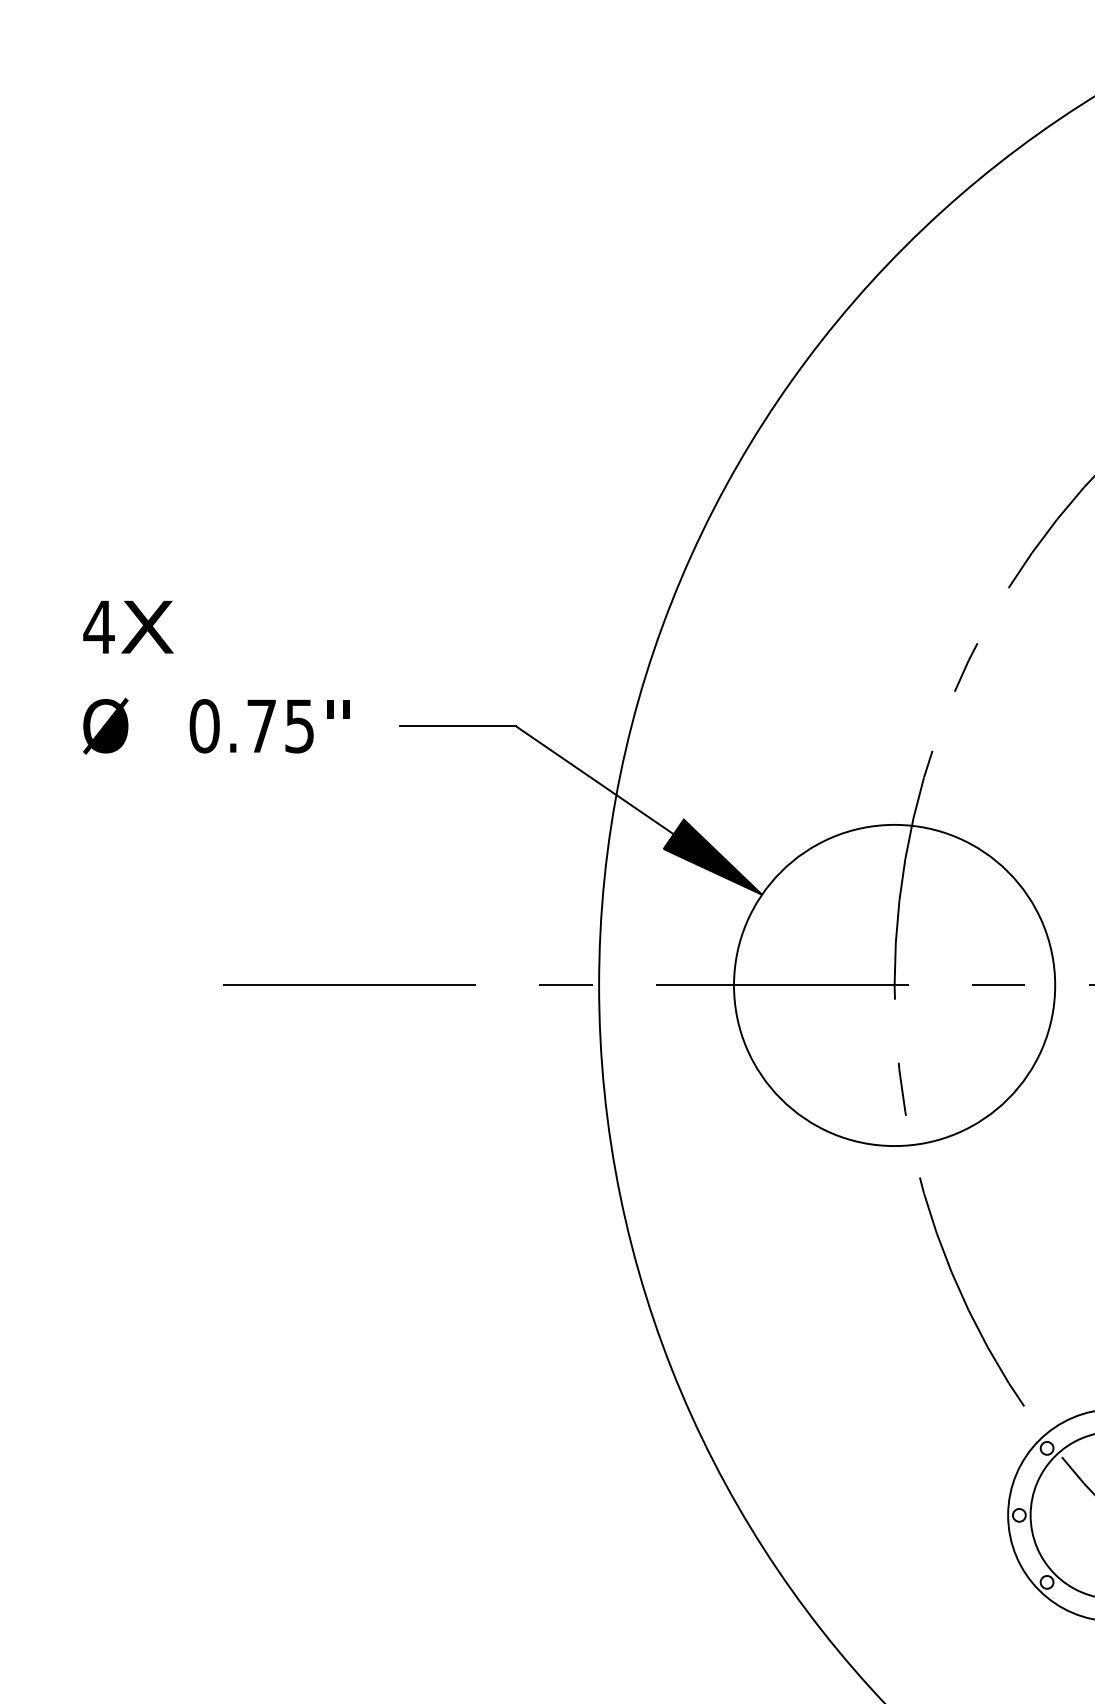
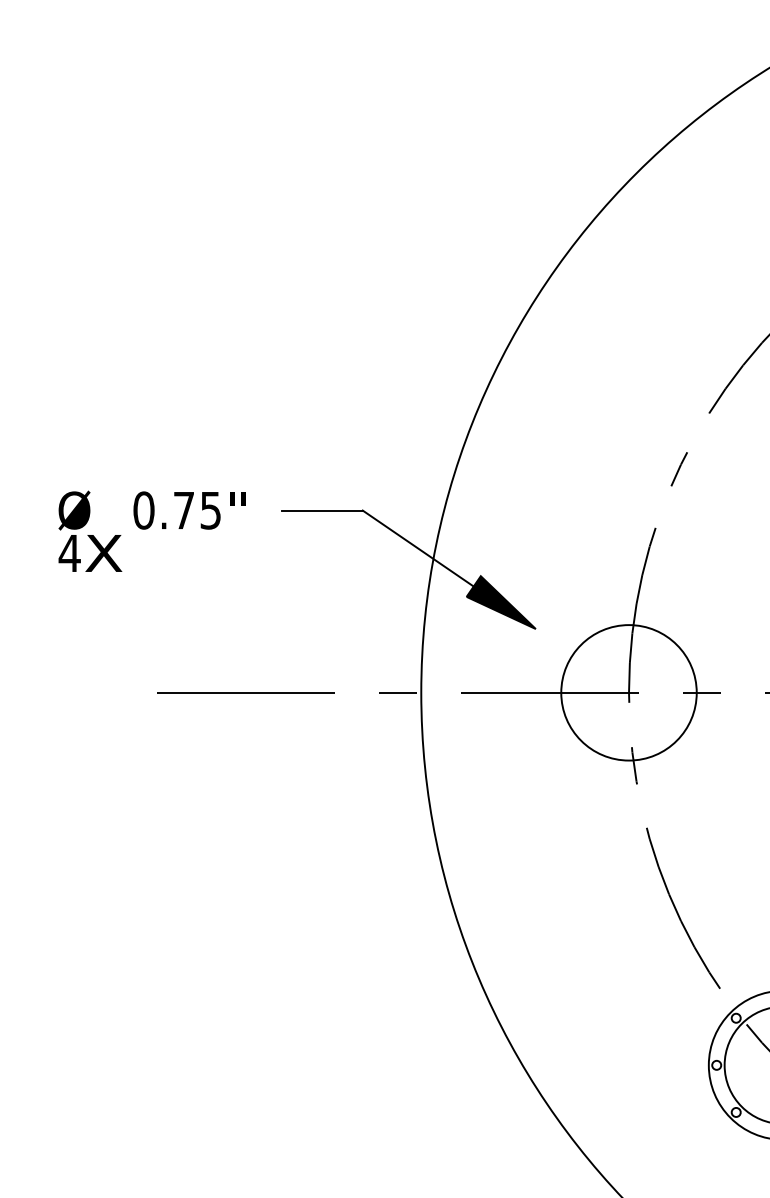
text: (128, 626) -> (90, 552), moved
circle: (894, 985) -> (628, 692), size x0.6

